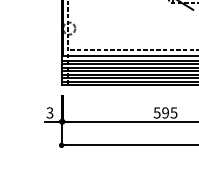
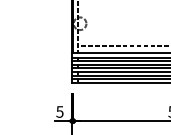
text: (50, 112) -> (60, 111), 3 -> 5

